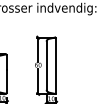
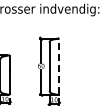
line: (56, 65) -> (59, 66), solid -> dashed

